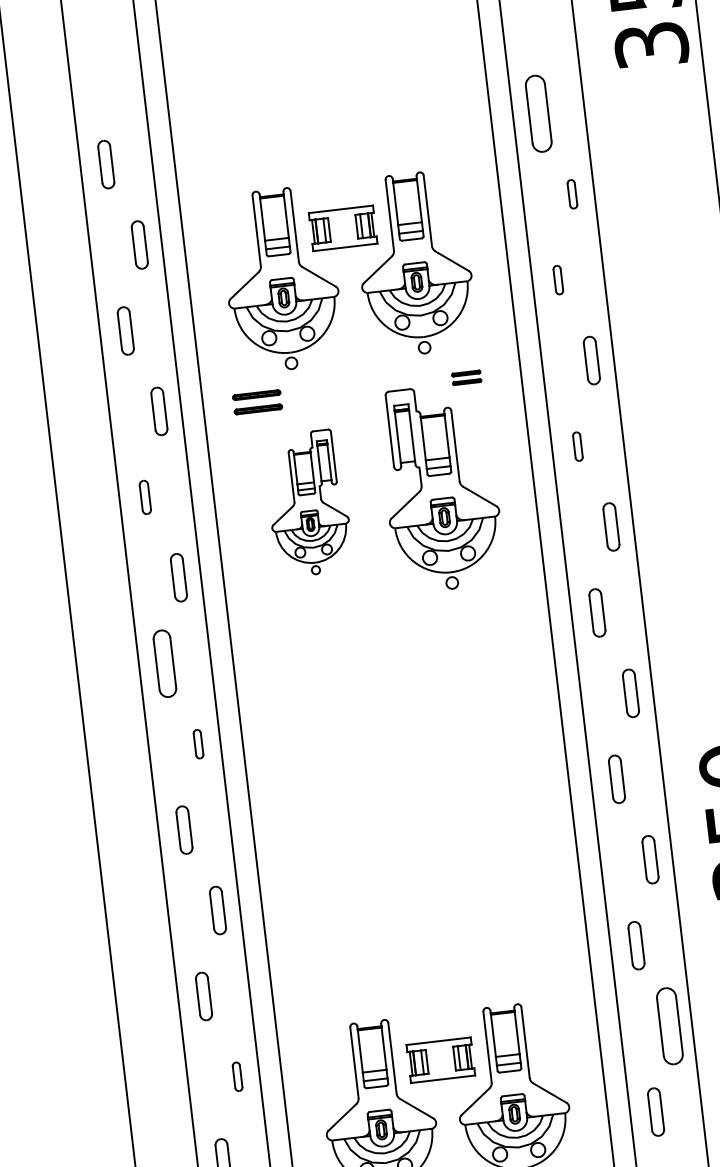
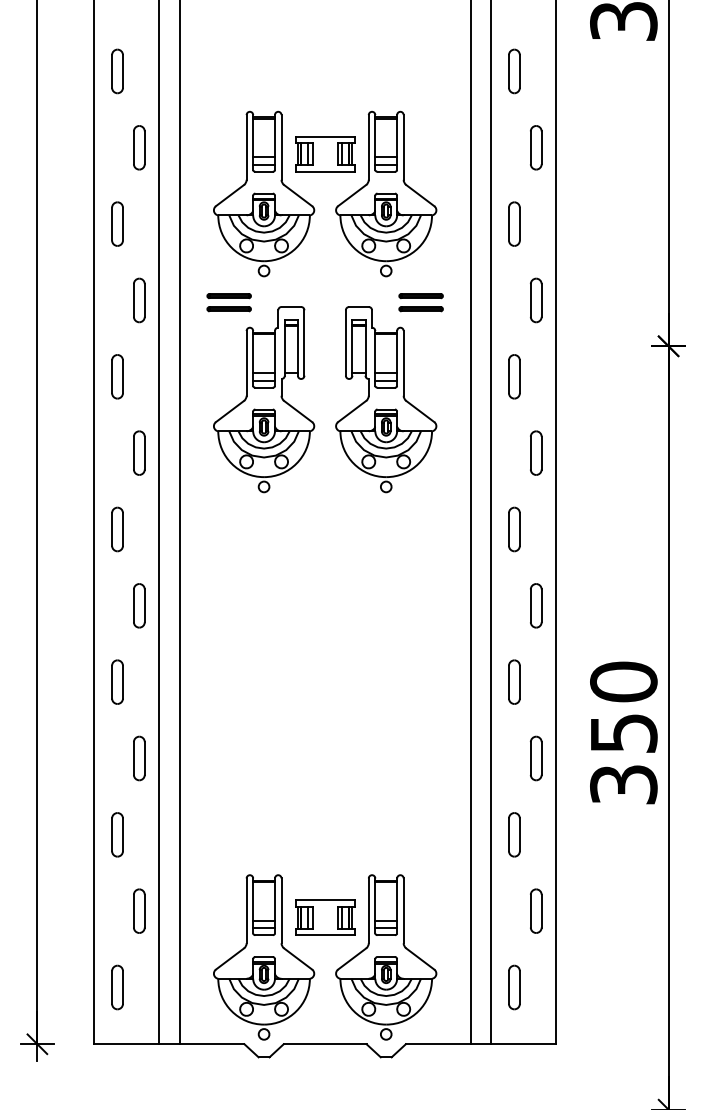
part: (538, 113) -> (514, 71), size x0.62
part: (572, 193) -> (536, 147), size x1.67
part: (558, 279) -> (514, 223), size x1.67
part: (466, 377) -> (420, 302), size x1.67
part: (577, 446) -> (514, 376), size x1.67
part: (145, 497) -> (117, 376), size x1.43
part: (308, 503) -> (264, 399), size x1.43
part: (164, 663) -> (117, 529), size x0.71
part: (198, 743) -> (139, 605), size x1.67
part: (670, 1025) -> (536, 910), size x0.62
part: (237, 1076) -> (139, 910), size x1.67

